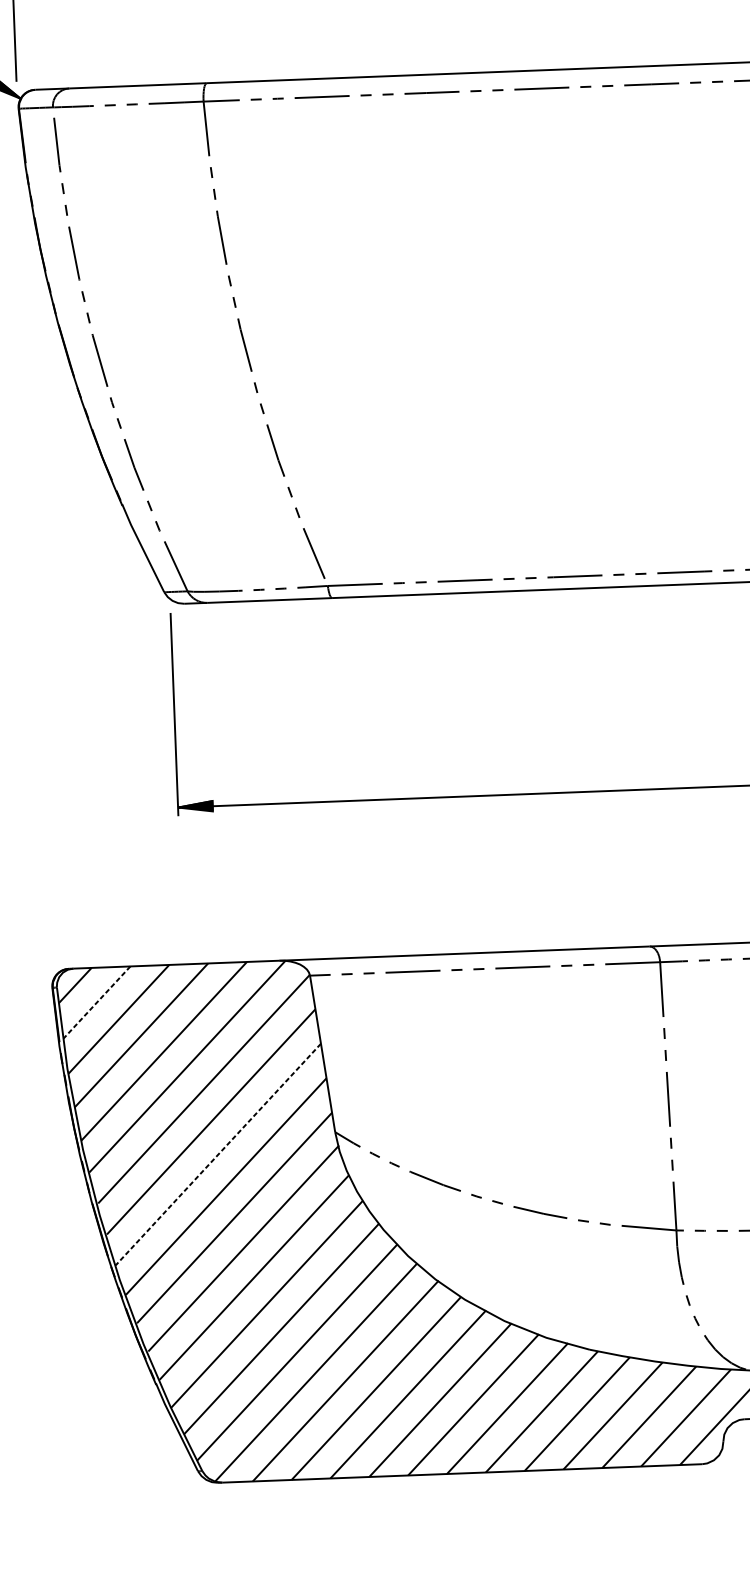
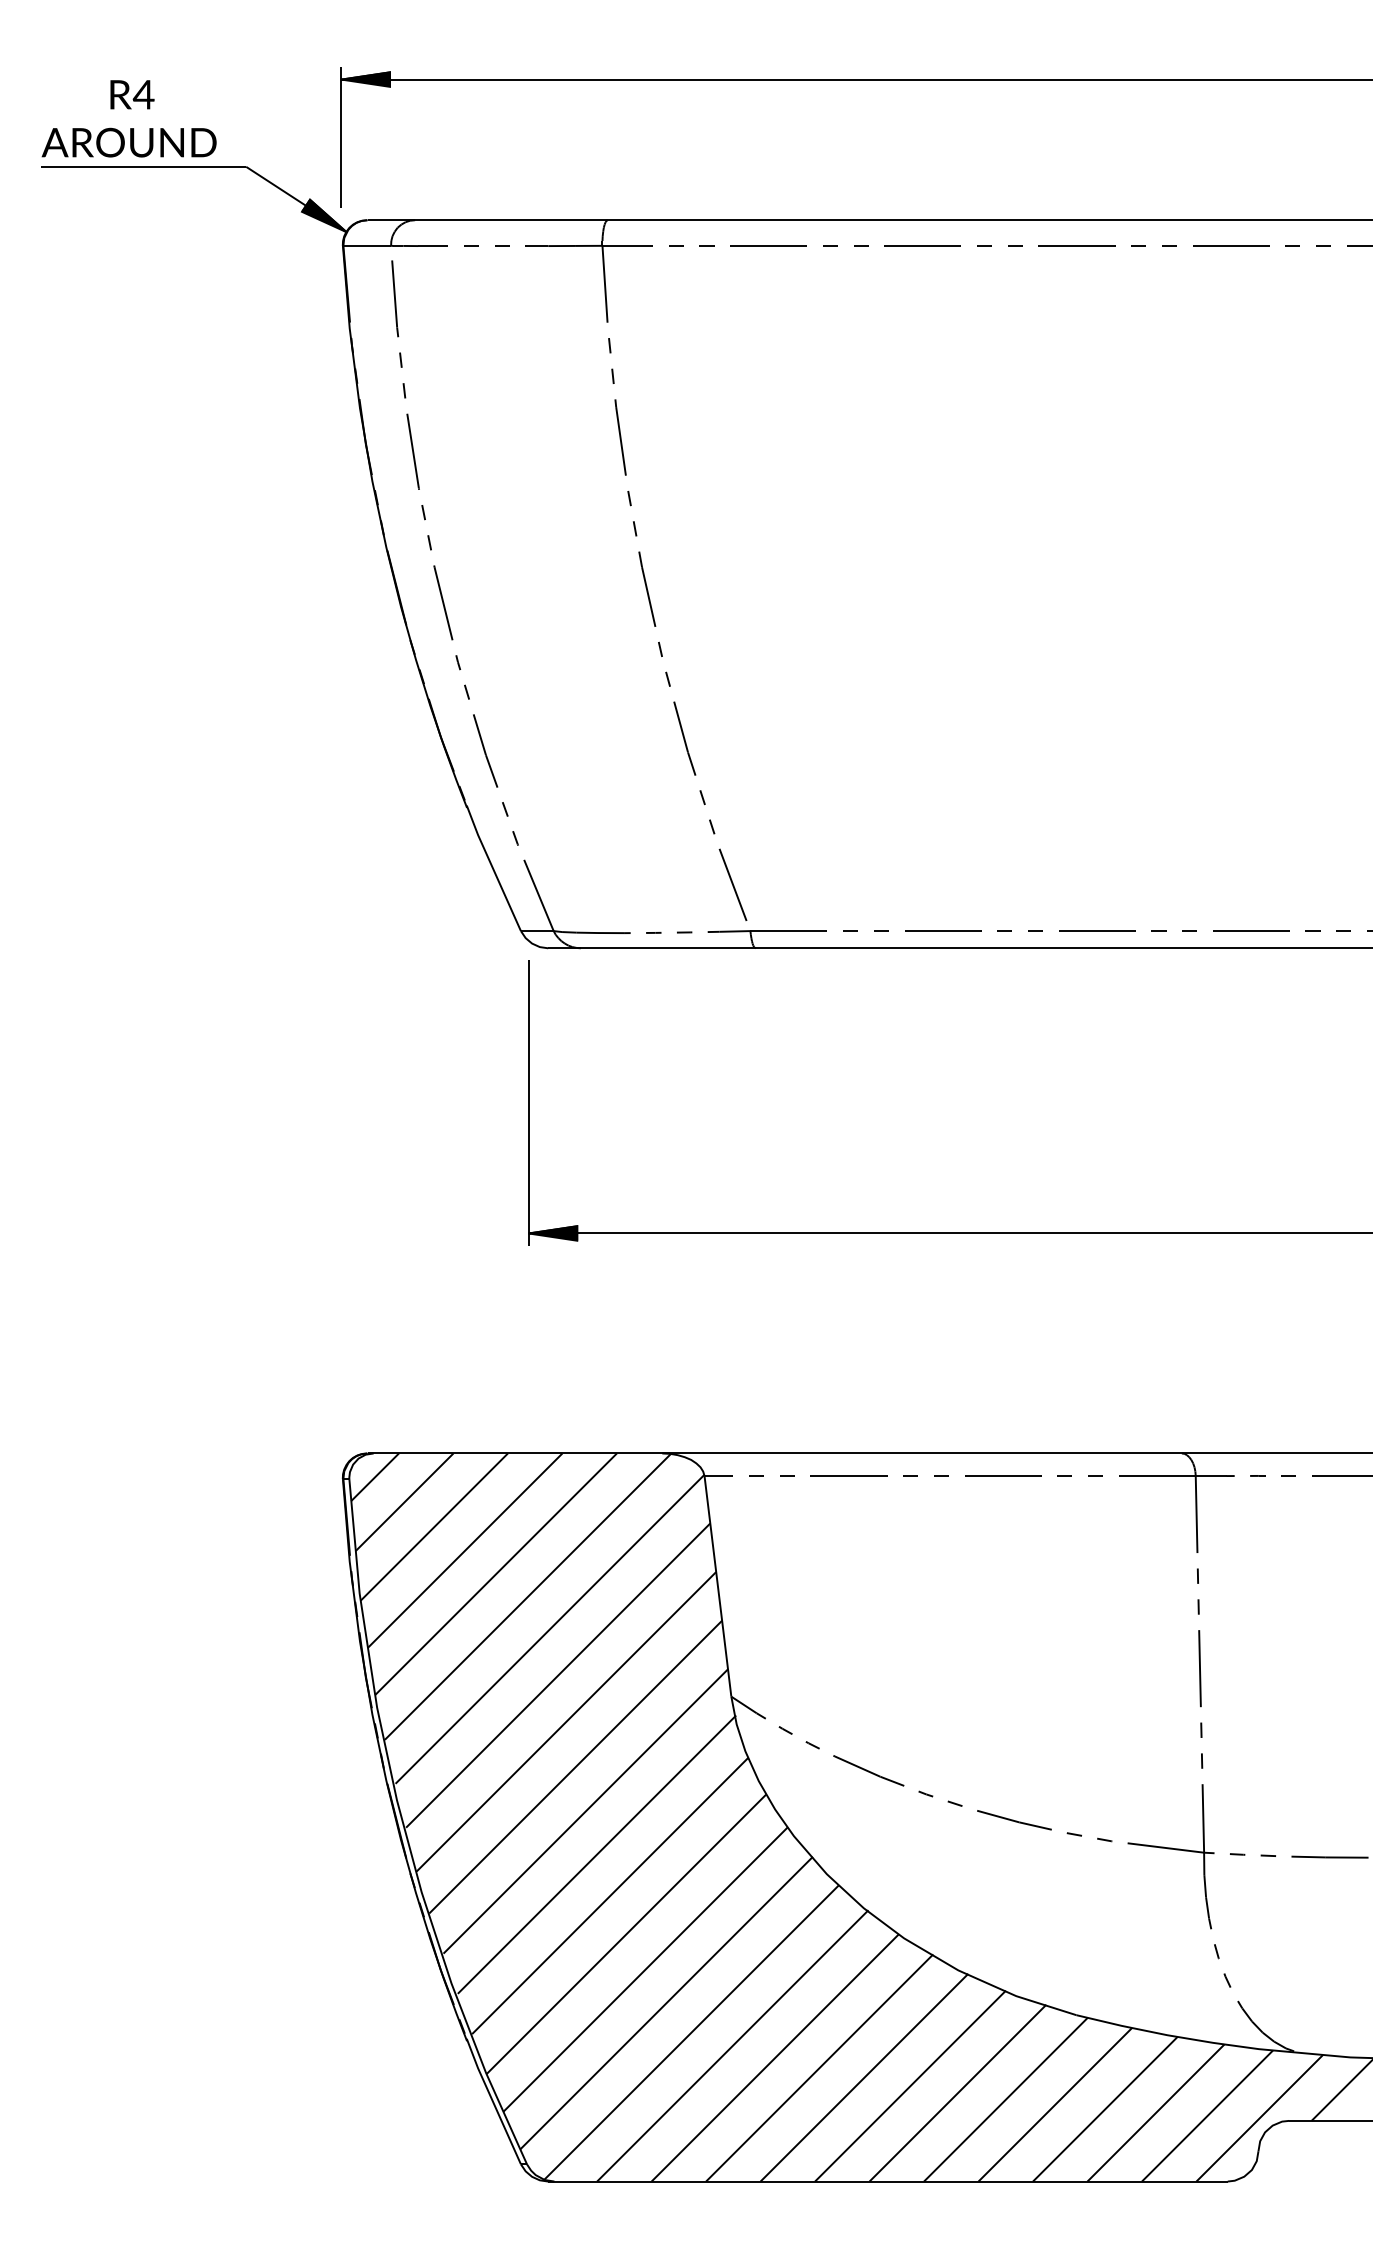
line: (96, 1002) -> (404, 1502), dashed -> solid
line: (218, 1154) -> (566, 1721), dashed -> solid

